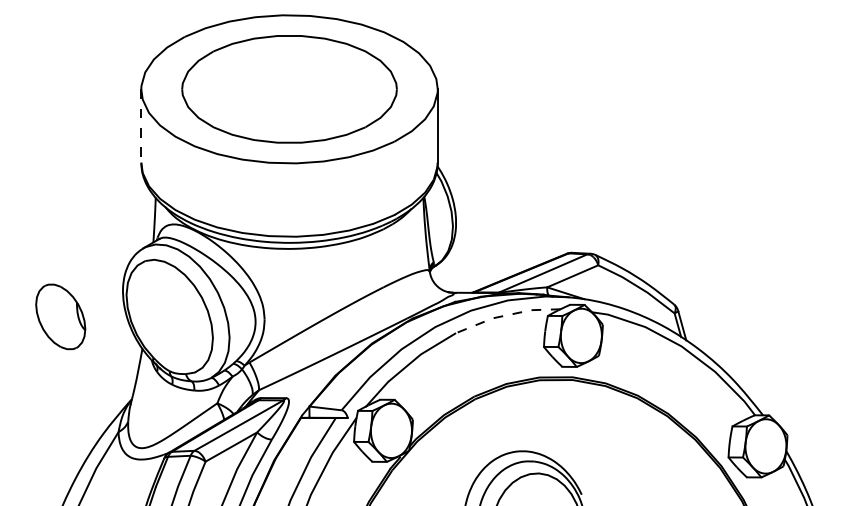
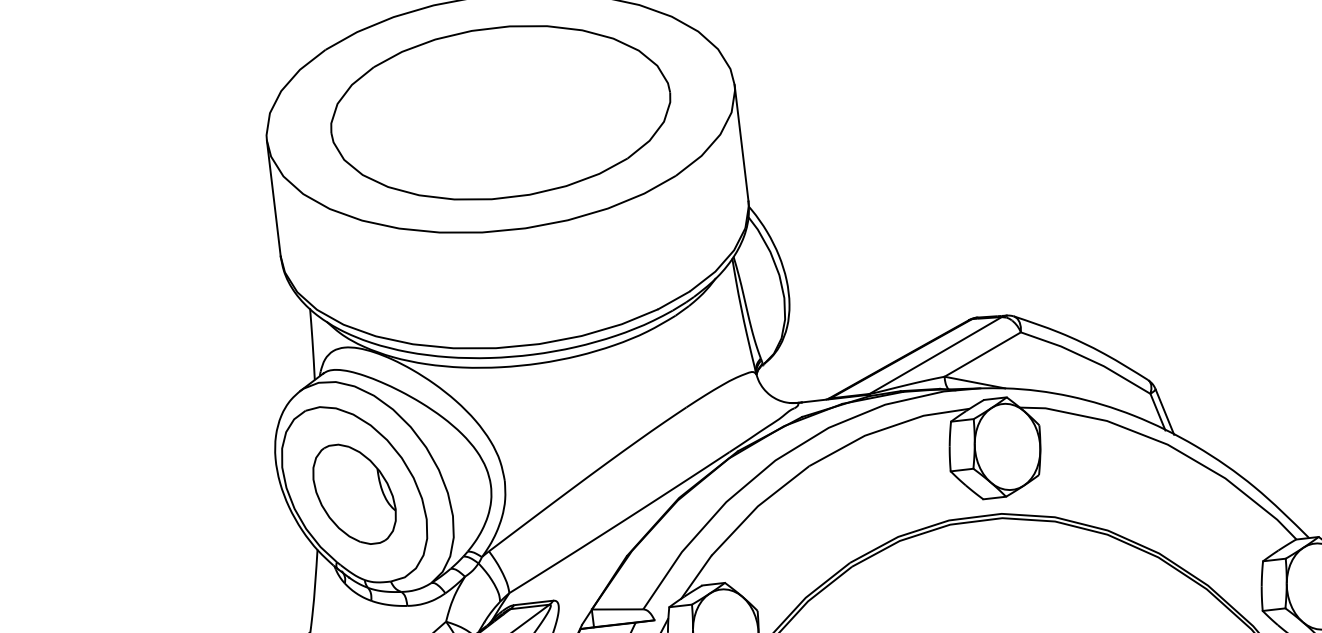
line: (141, 126) -> (274, 199), dashed -> solid
line: (507, 315) -> (887, 428), dashed -> solid
part: (60, 316) -> (354, 493), moved

